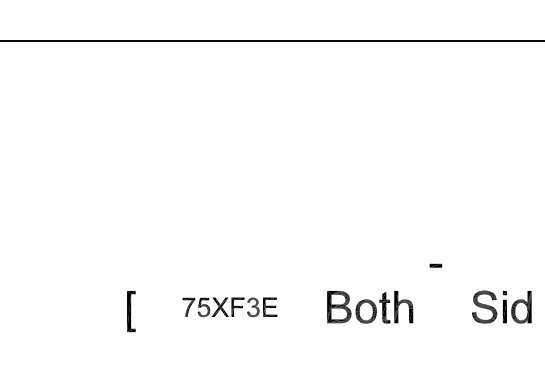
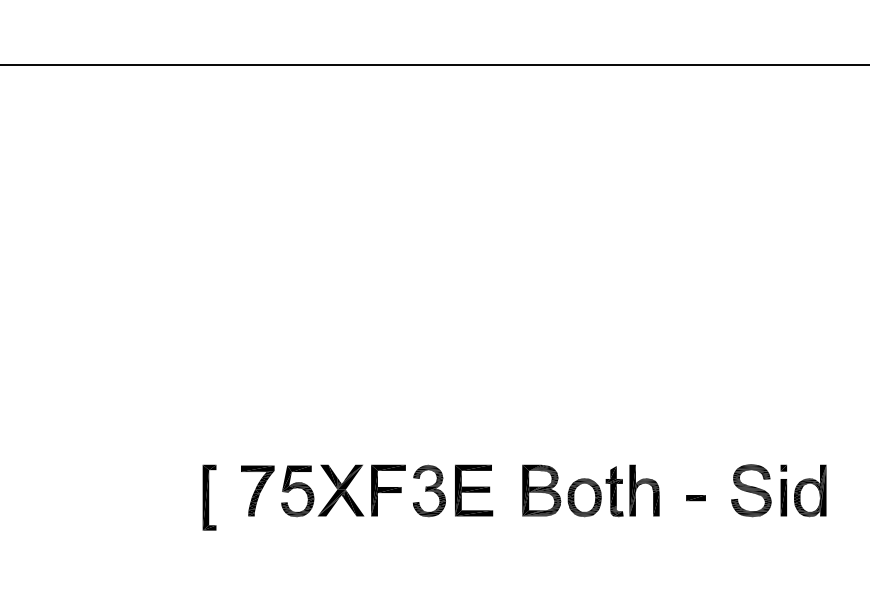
part: (435, 265) -> (695, 497), moved
part: (501, 306) -> (778, 489), moved
part: (229, 307) -> (366, 491), size x1.67

